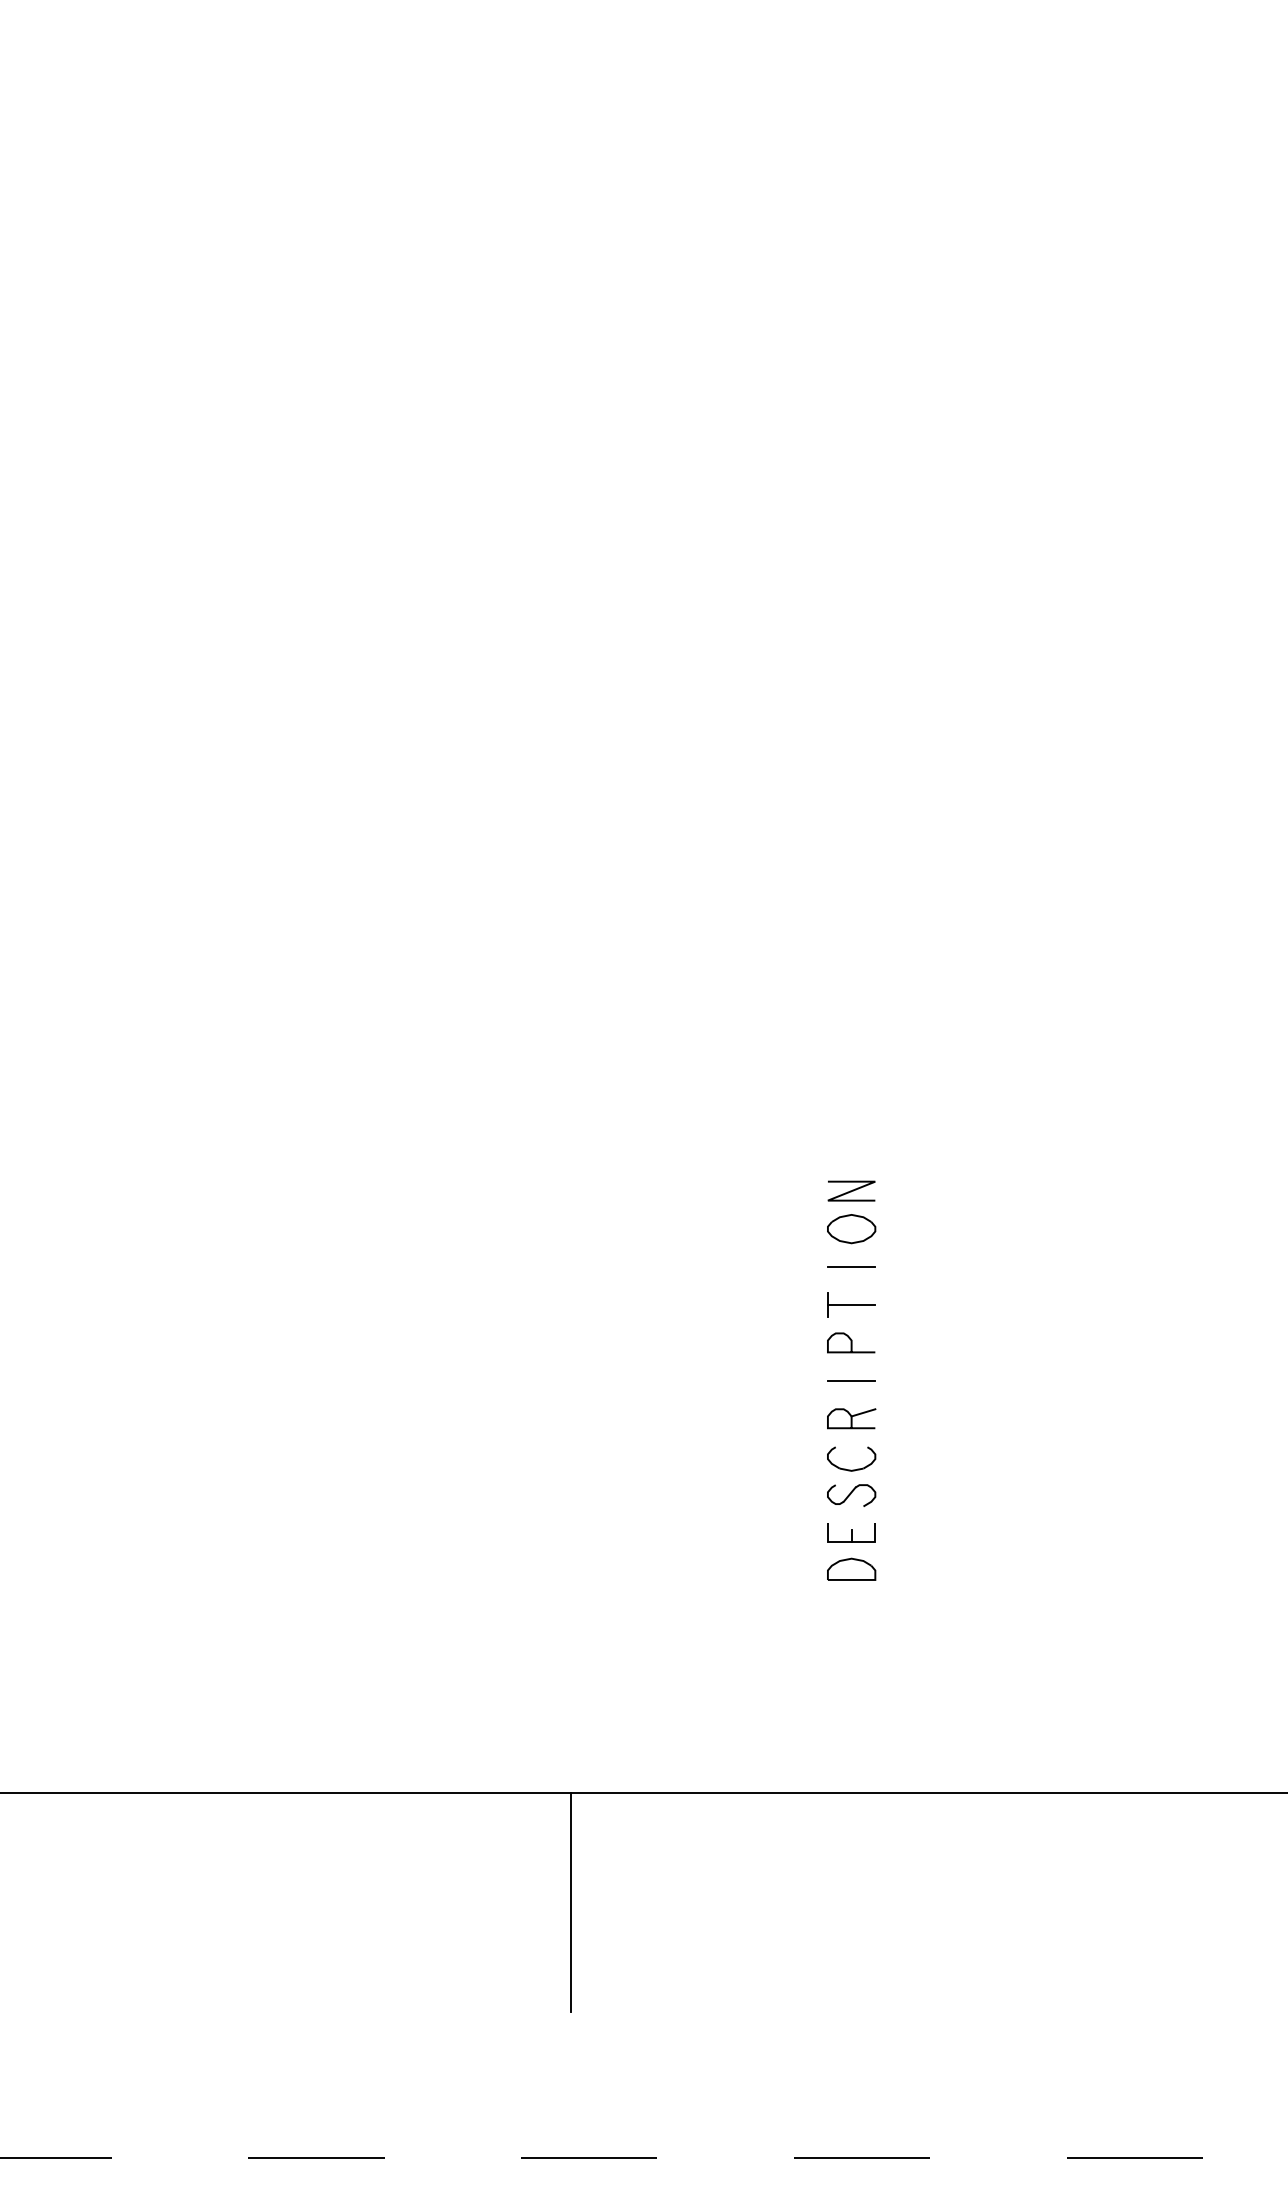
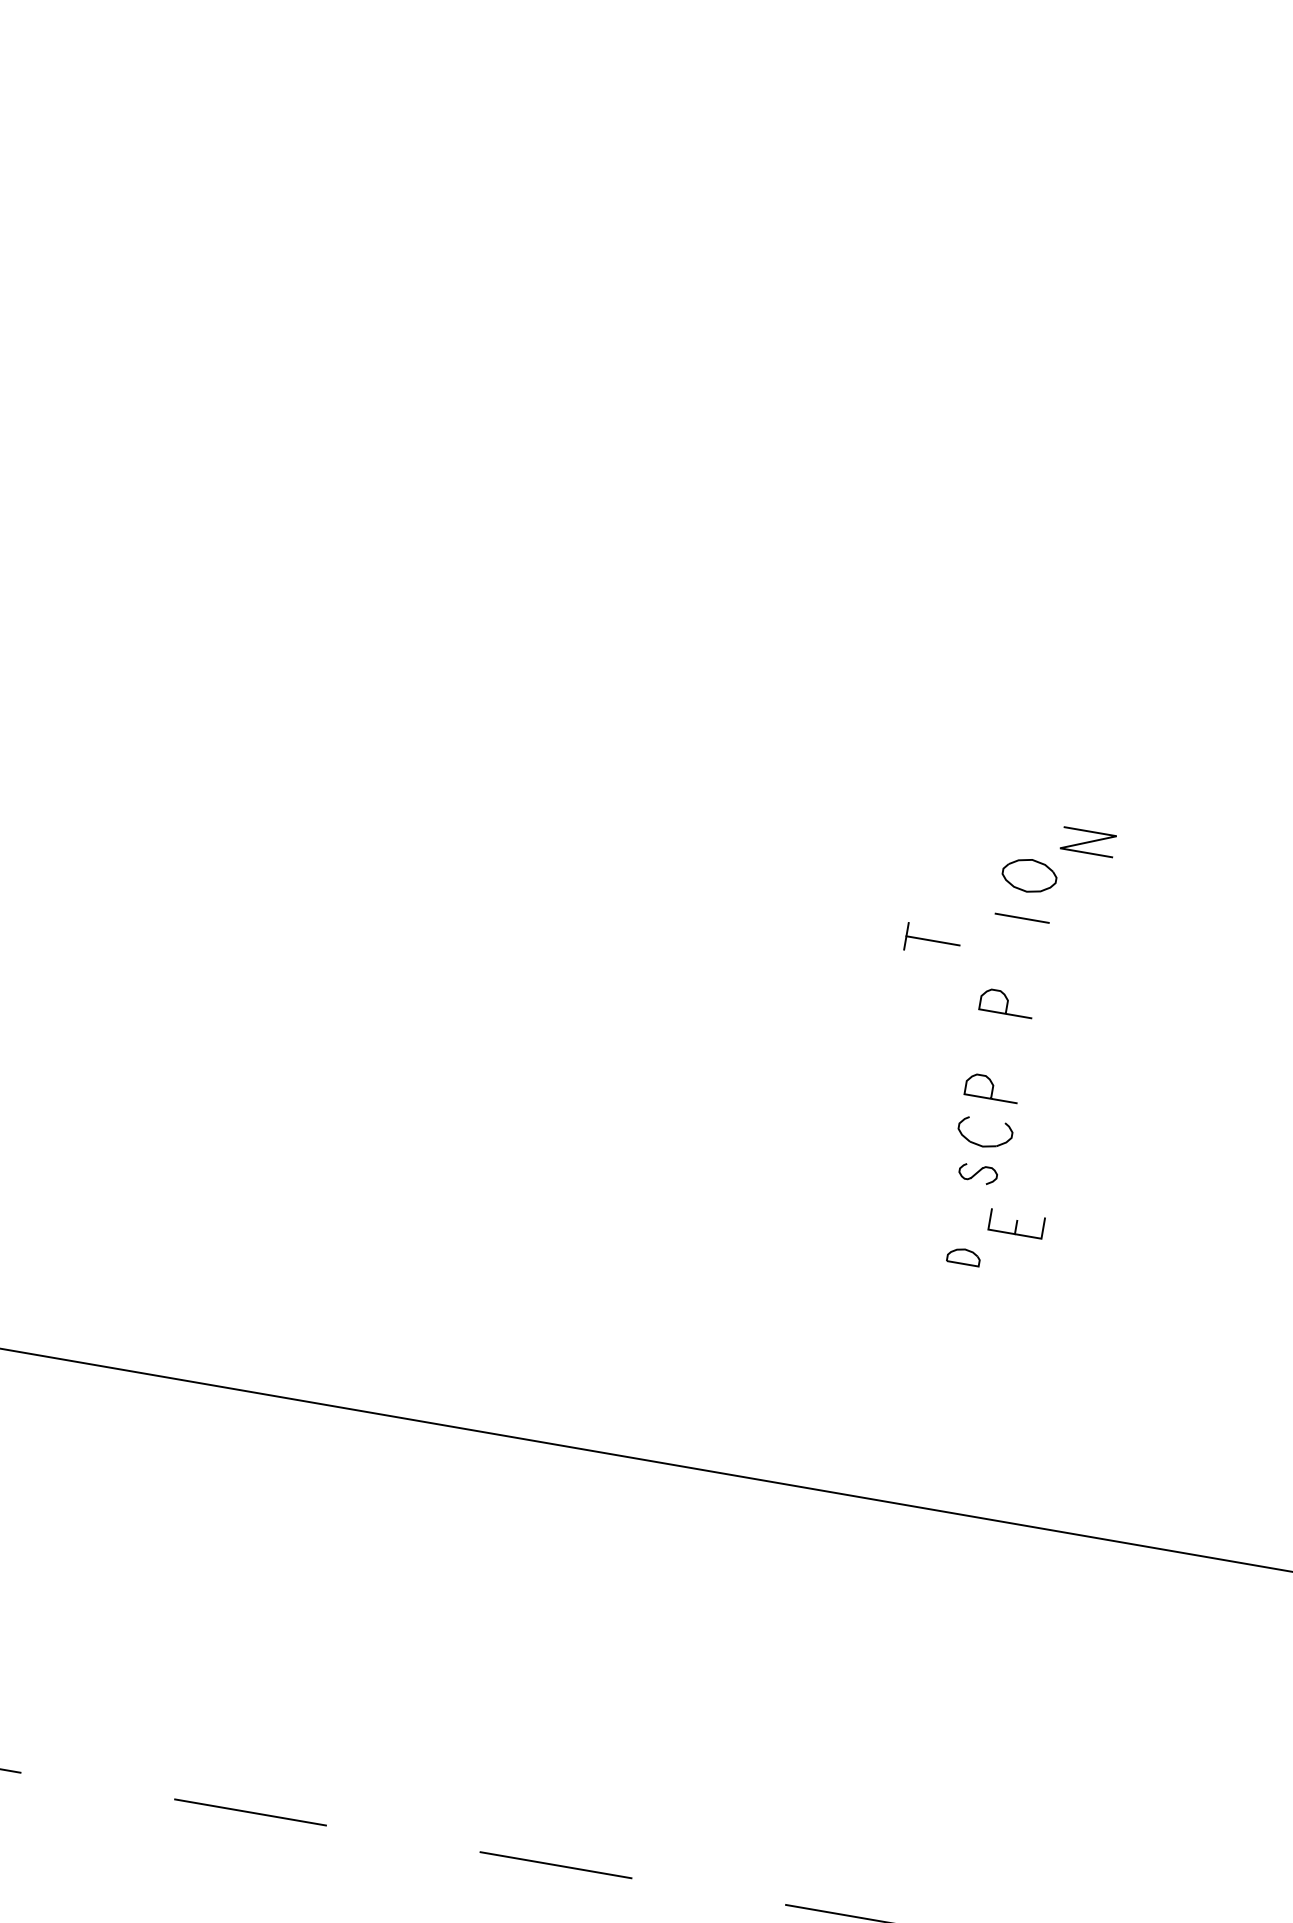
line: (851, 1190) -> (1088, 841), moved
part: (851, 1304) -> (932, 940), moved
line: (851, 1380) -> (1000, 1045), removed
line: (863, 1412) -> (1007, 1083), removed
part: (851, 1495) -> (977, 1174), size x0.7
part: (851, 1532) -> (1016, 1223), moved
part: (851, 1568) -> (963, 1255), size x0.6
line: (570, 1902) -> (584, 1575), removed

